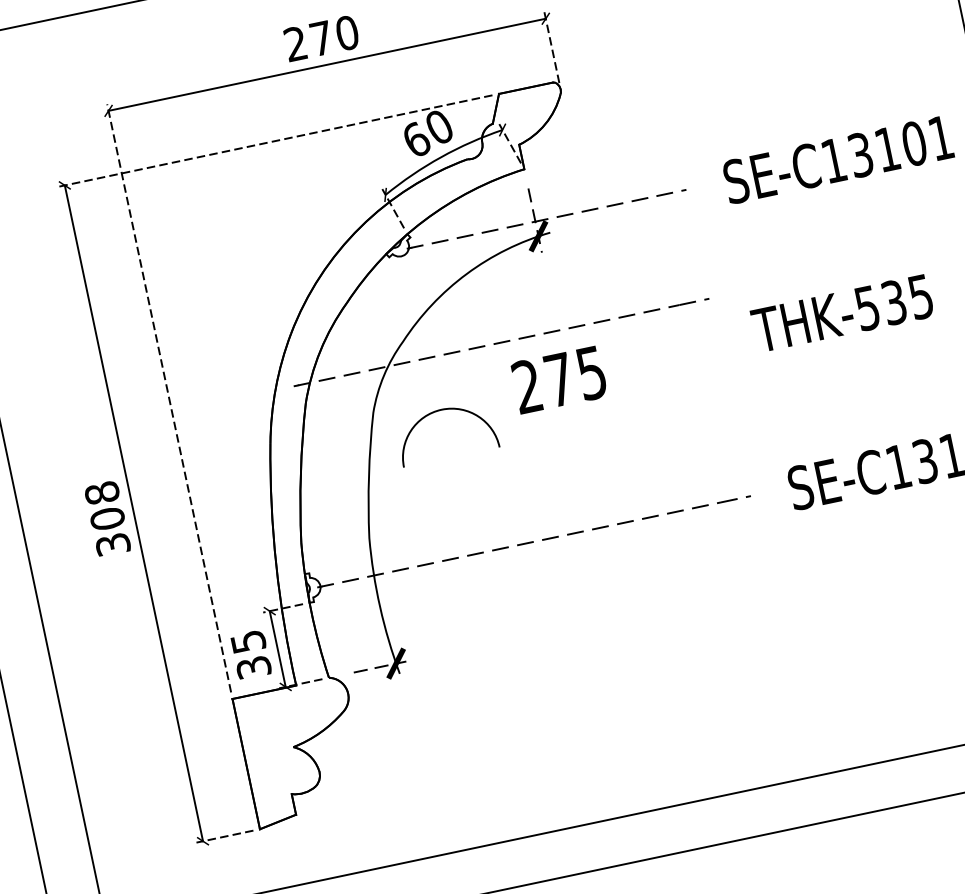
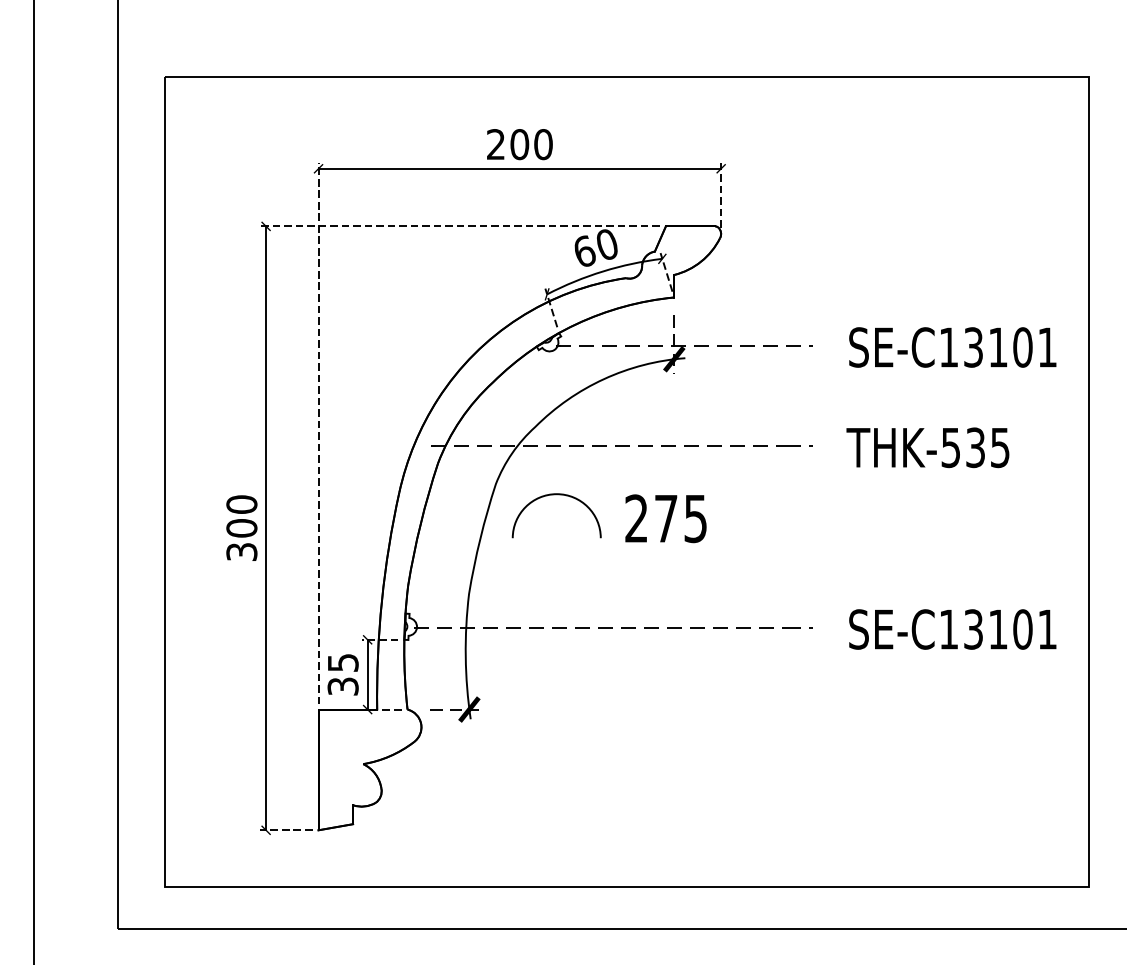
text: (321, 38) -> (519, 144), 270 -> 200
text: (841, 313) -> (927, 447), moved
text: (558, 379) -> (665, 518), moved
text: (101, 493) -> (241, 504), 308 -> 300

